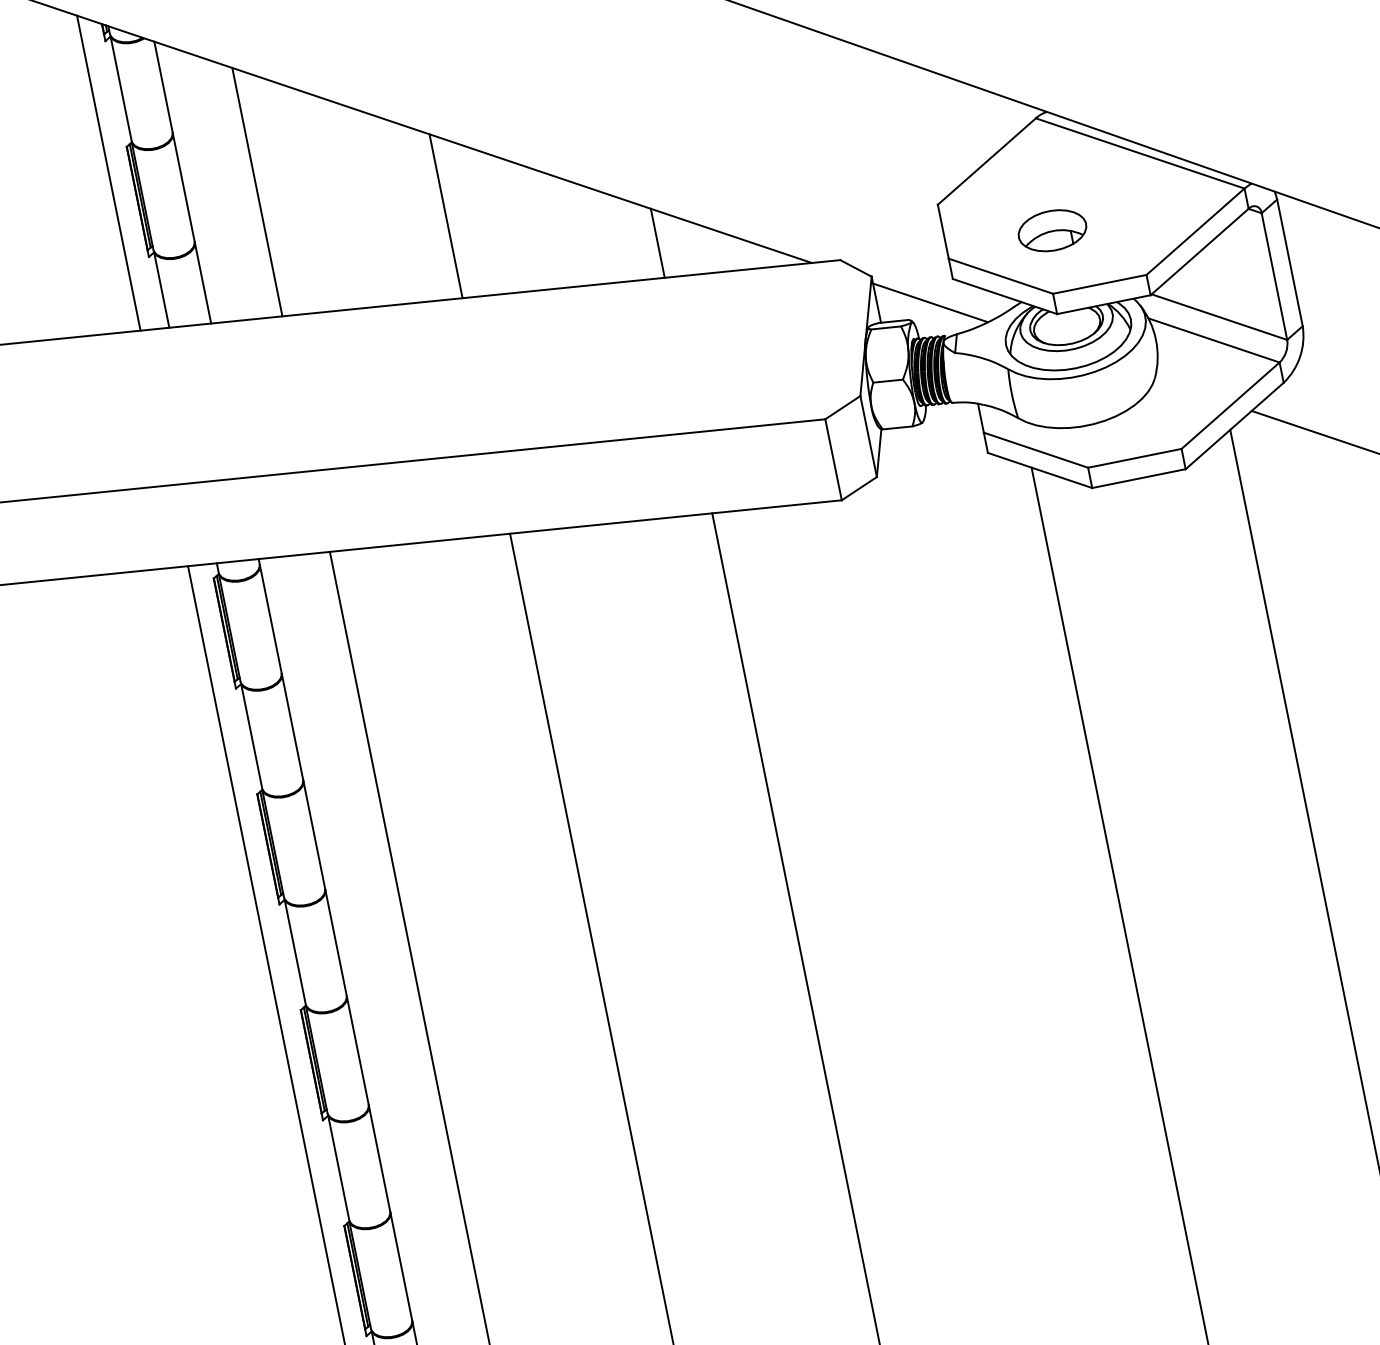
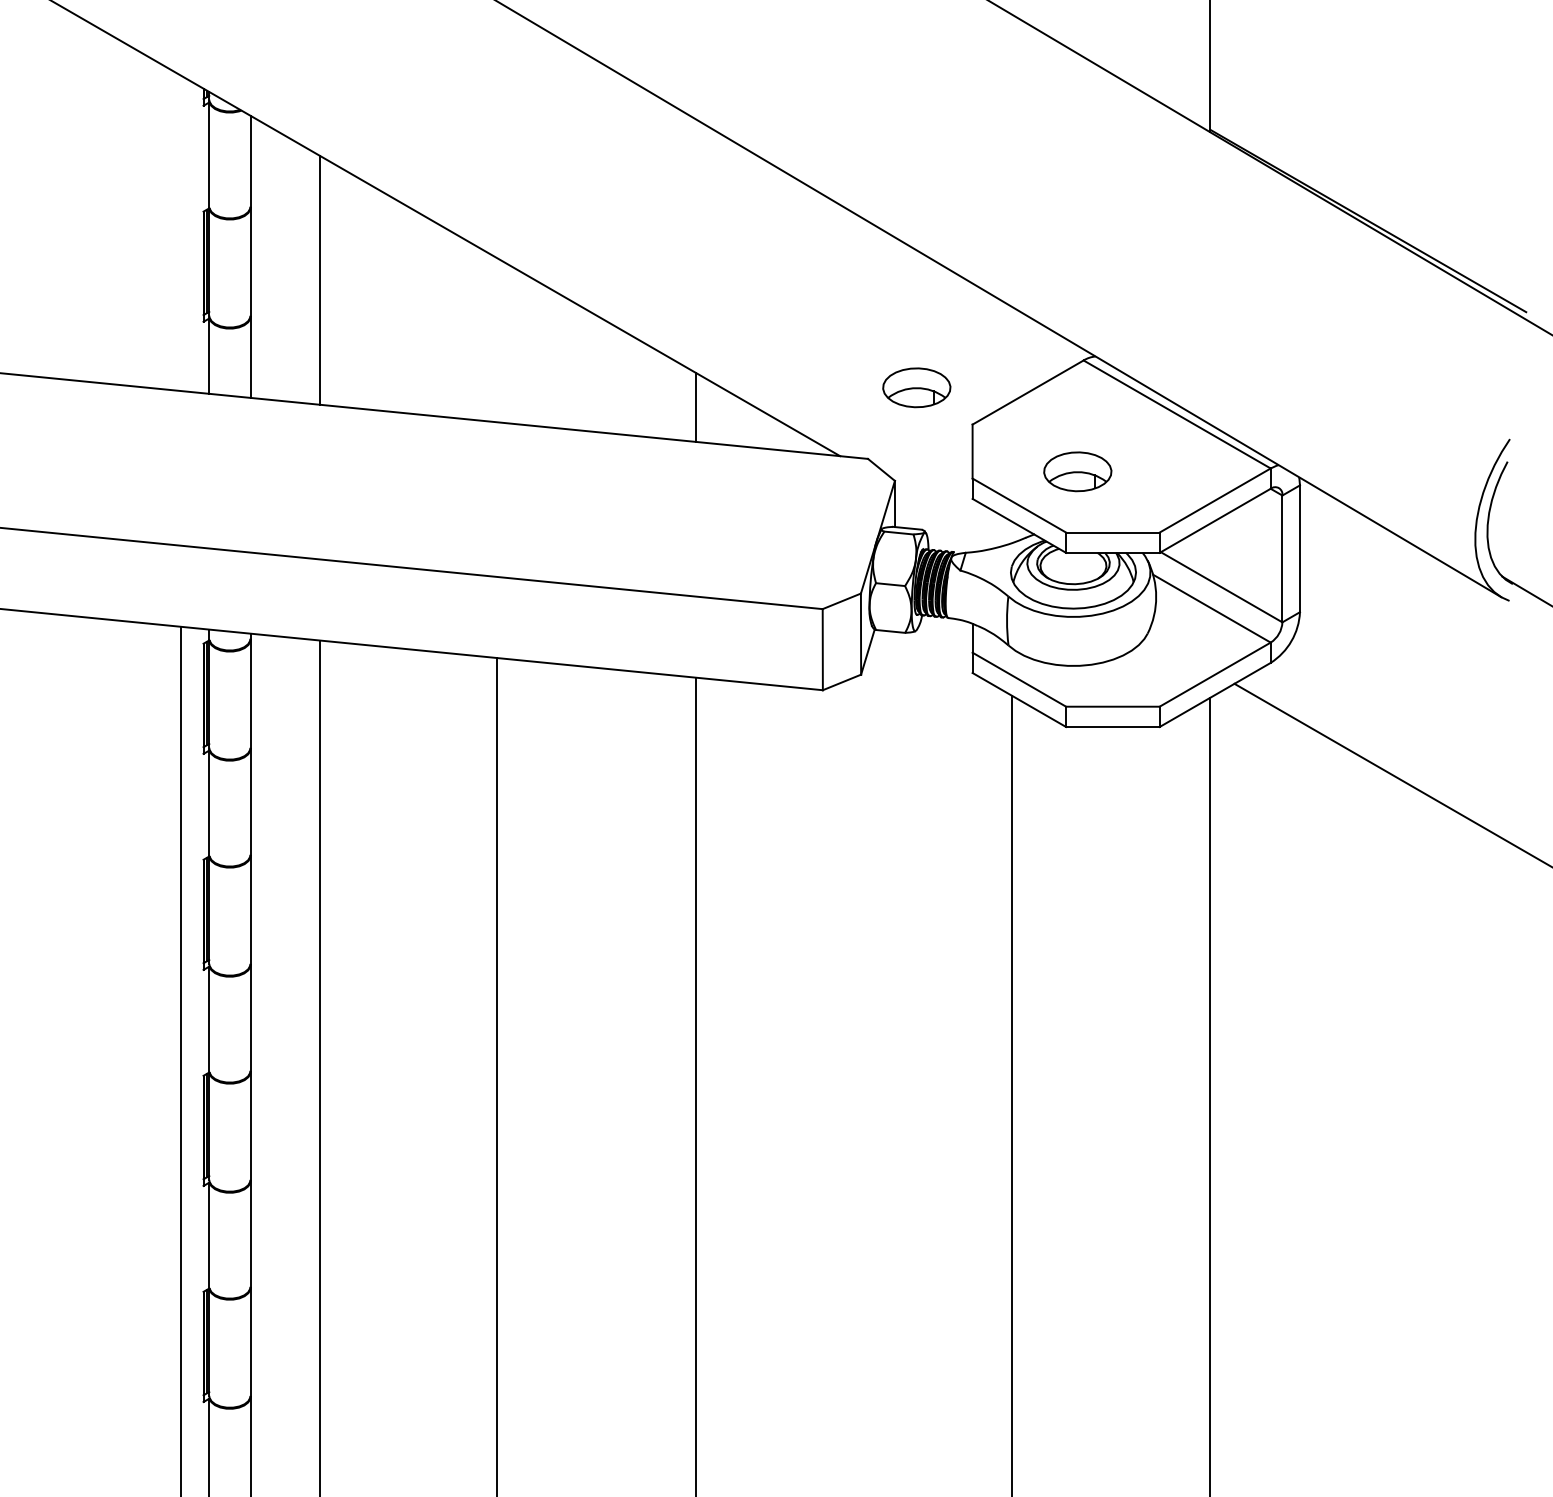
line: (109, 173) -> (181, 233), removed
part: (874, 179) -> (916, 387), added
line: (446, 216) -> (497, 340), removed
line: (930, 302) -> (946, 517), removed

